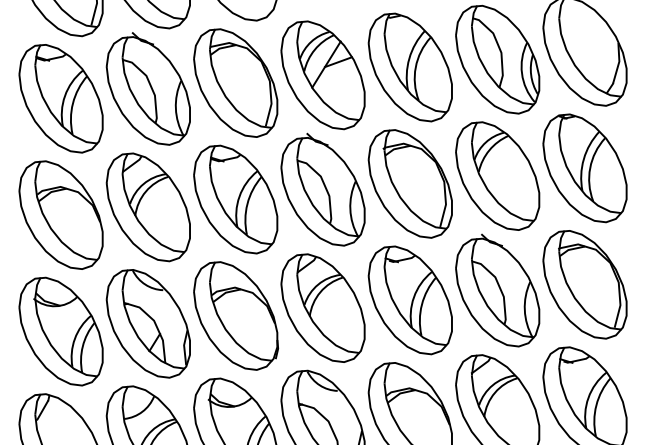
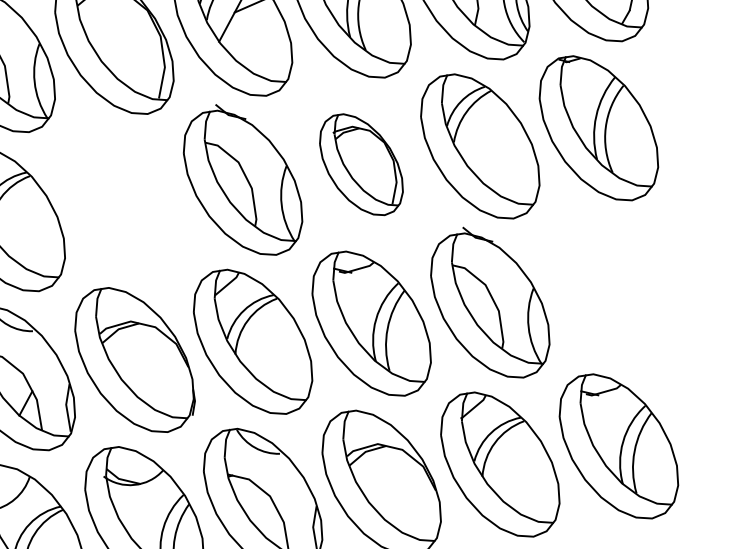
part: (409, 183) -> (360, 164), size x0.7
part: (235, 199) -> (123, 201), removed
part: (584, 284) -> (607, 287), removed

